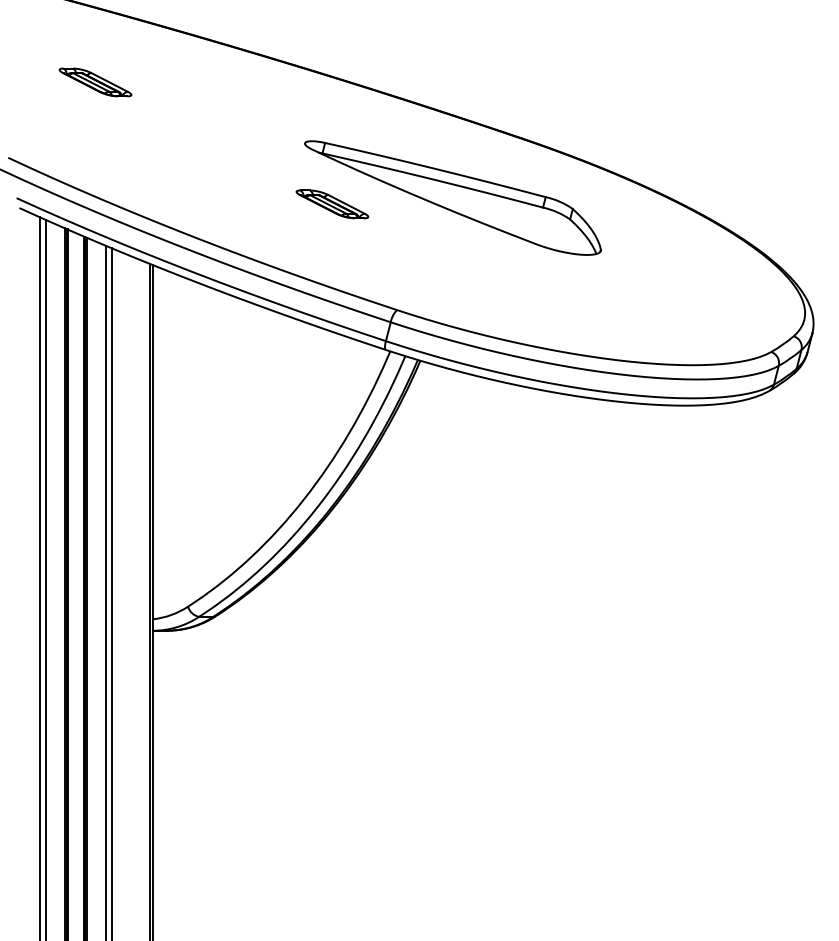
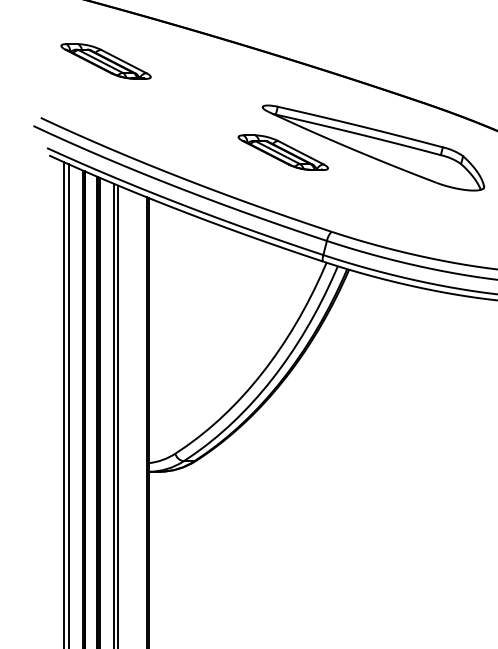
part: (95, 82) -> (106, 61), size x1.67
part: (332, 204) -> (283, 152), size x1.67

